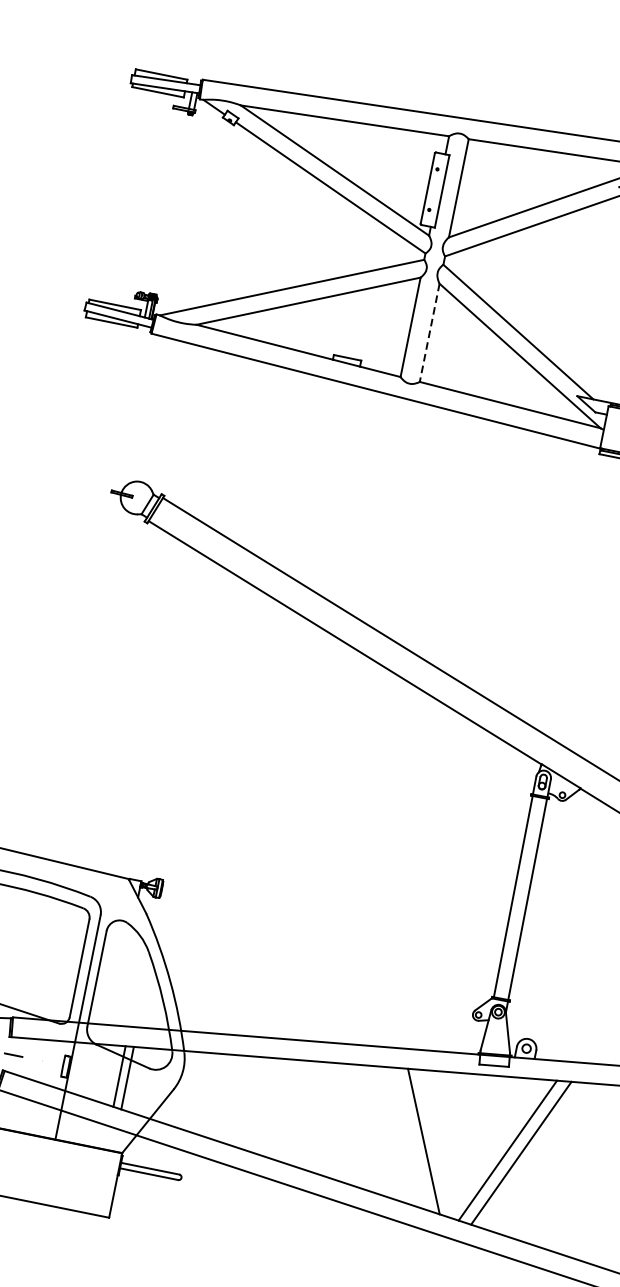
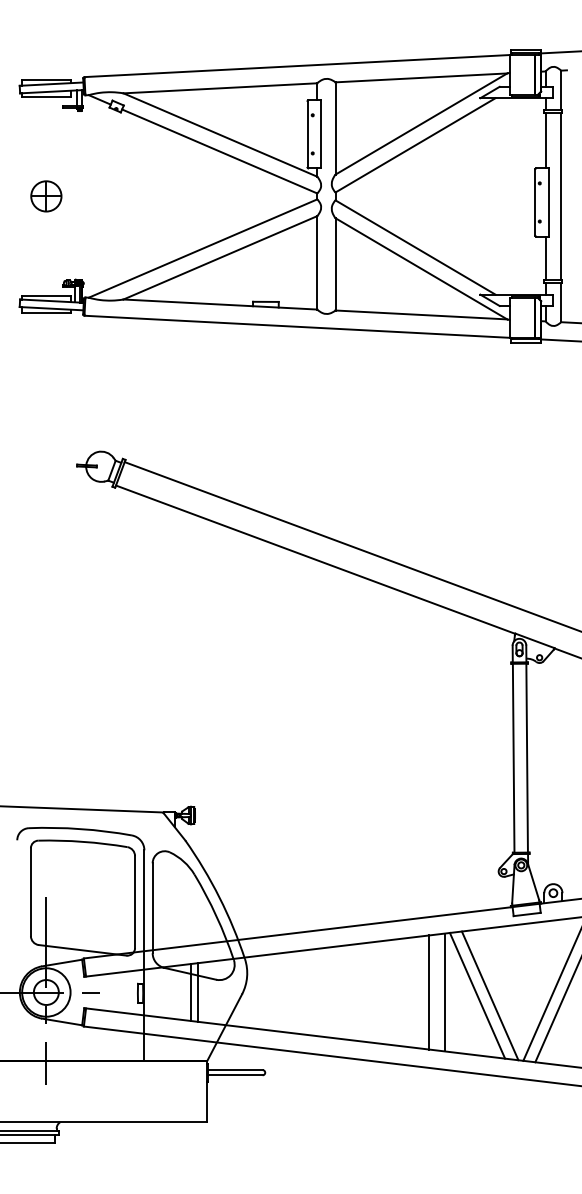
part: (136, 198) -> (46, 196), added
line: (429, 333) -> (335, 264), dashed -> solid
line: (373, 1127) -> (429, 992), added
line: (389, 1130) -> (444, 992), added
line: (436, 1143) -> (489, 995), added

